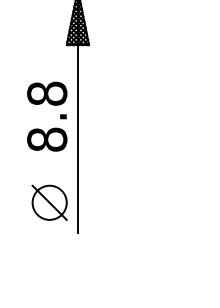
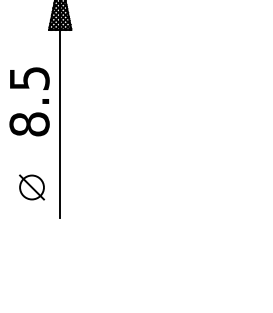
text: (47, 93) -> (29, 78), 8.8 -> 8.5
part: (49, 202) -> (31, 187), size x0.7

